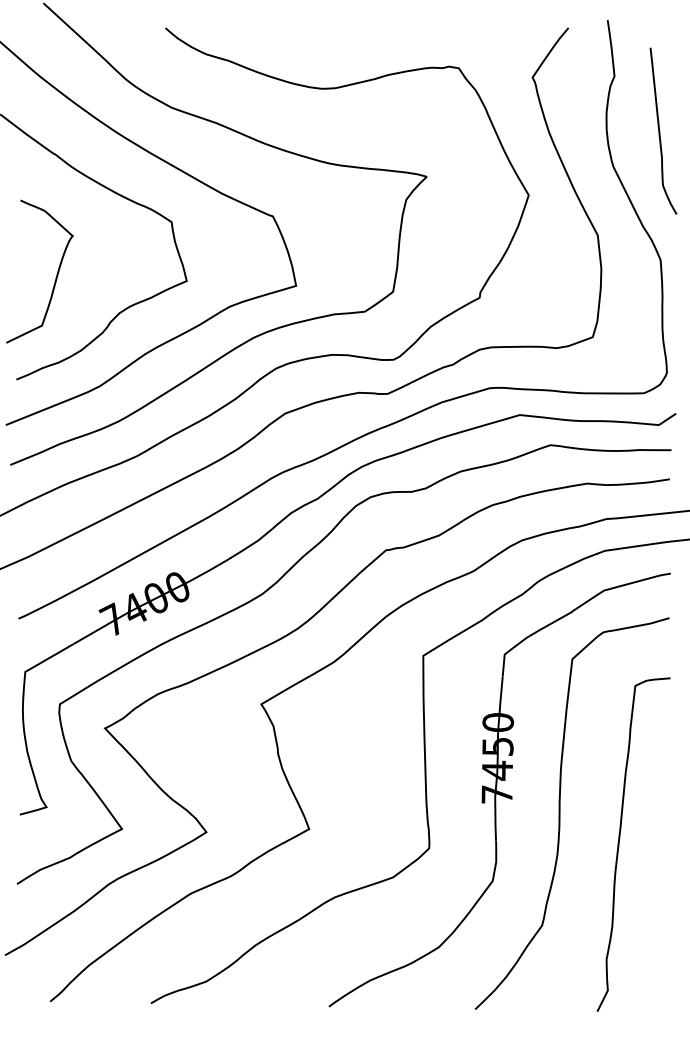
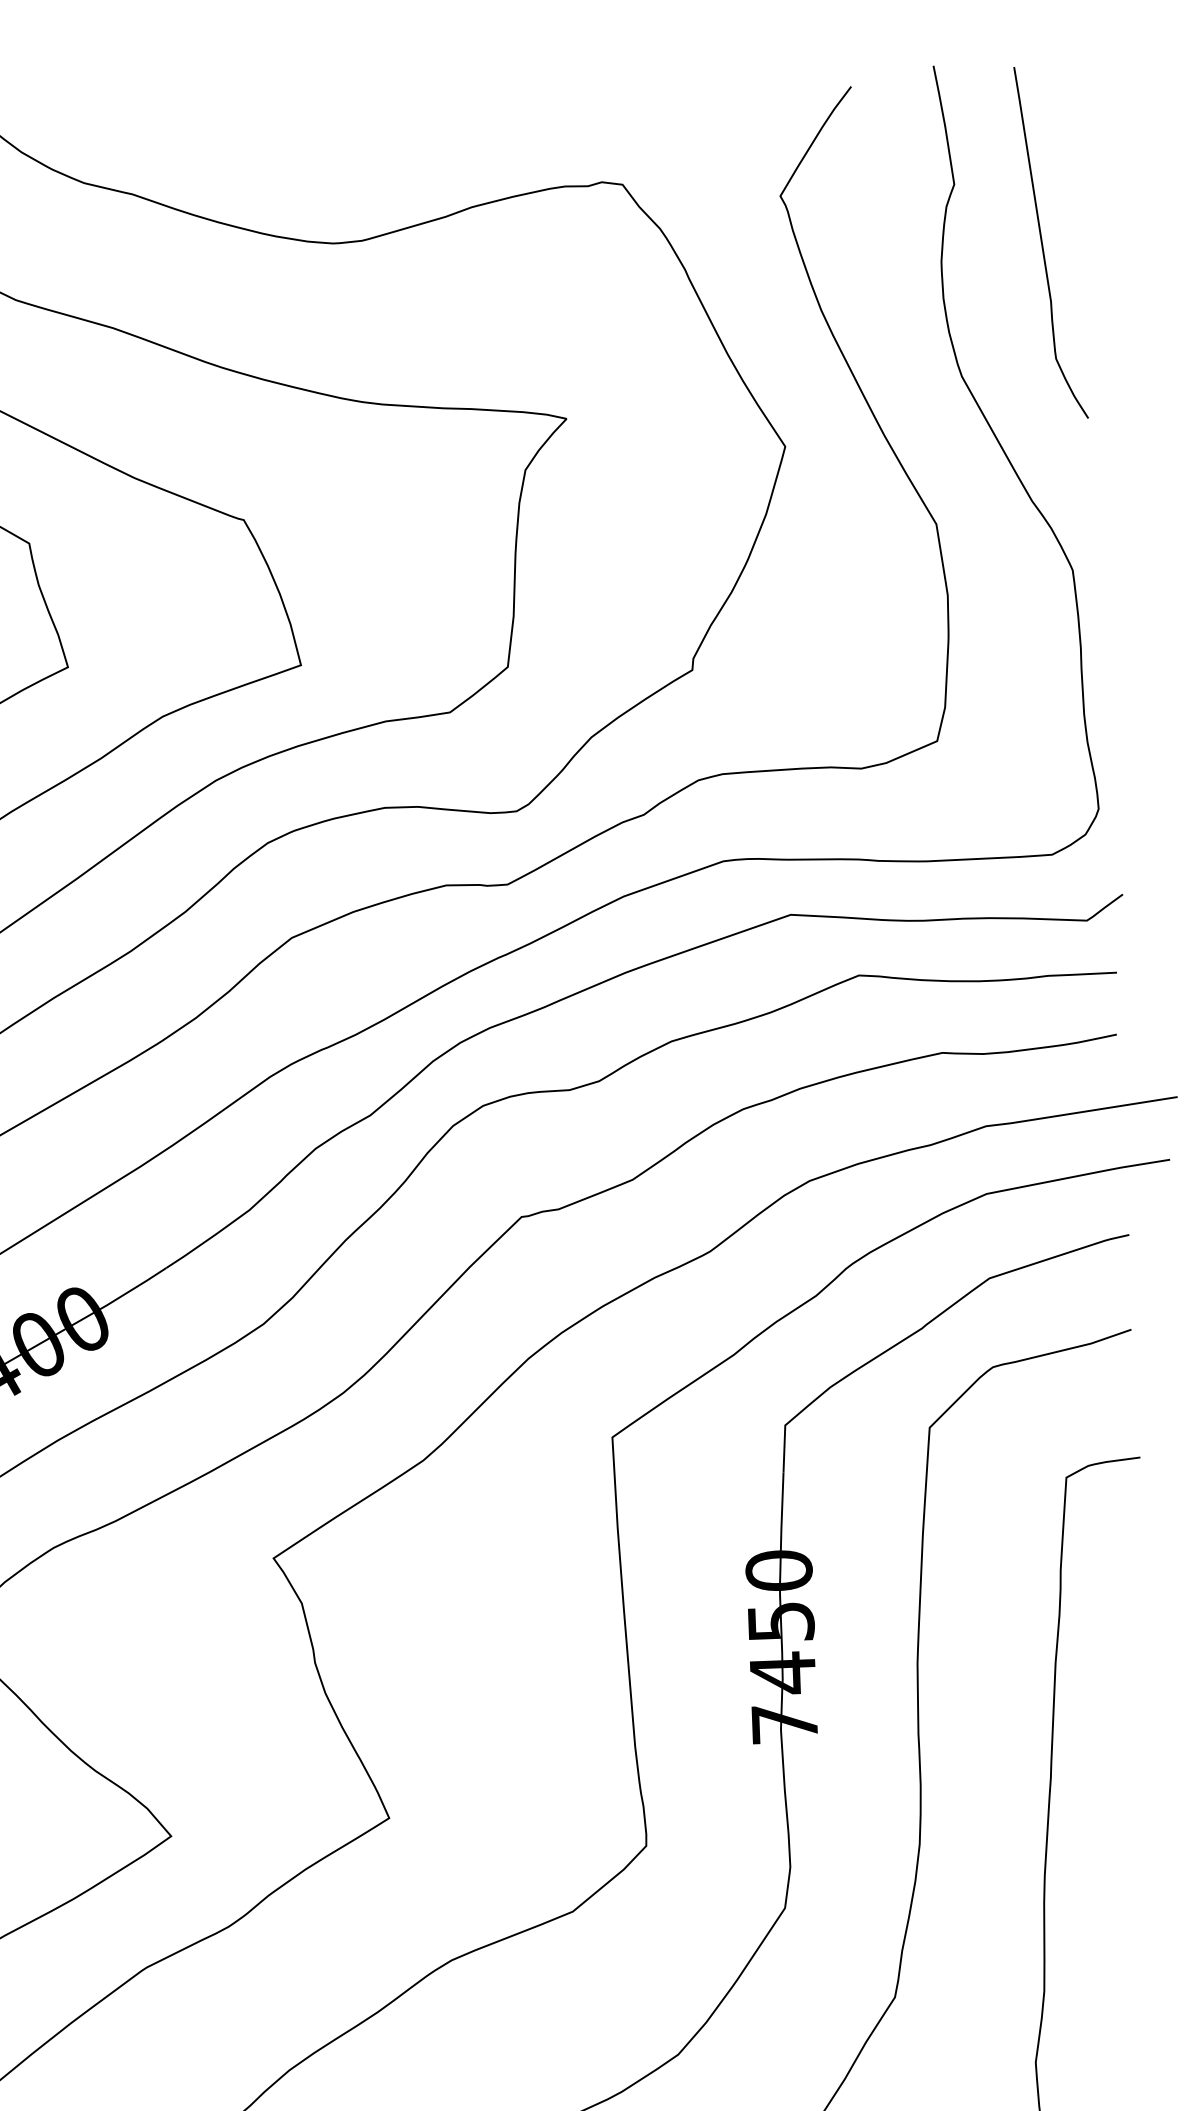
curve: (660, 130) -> (1044, 241), moved

